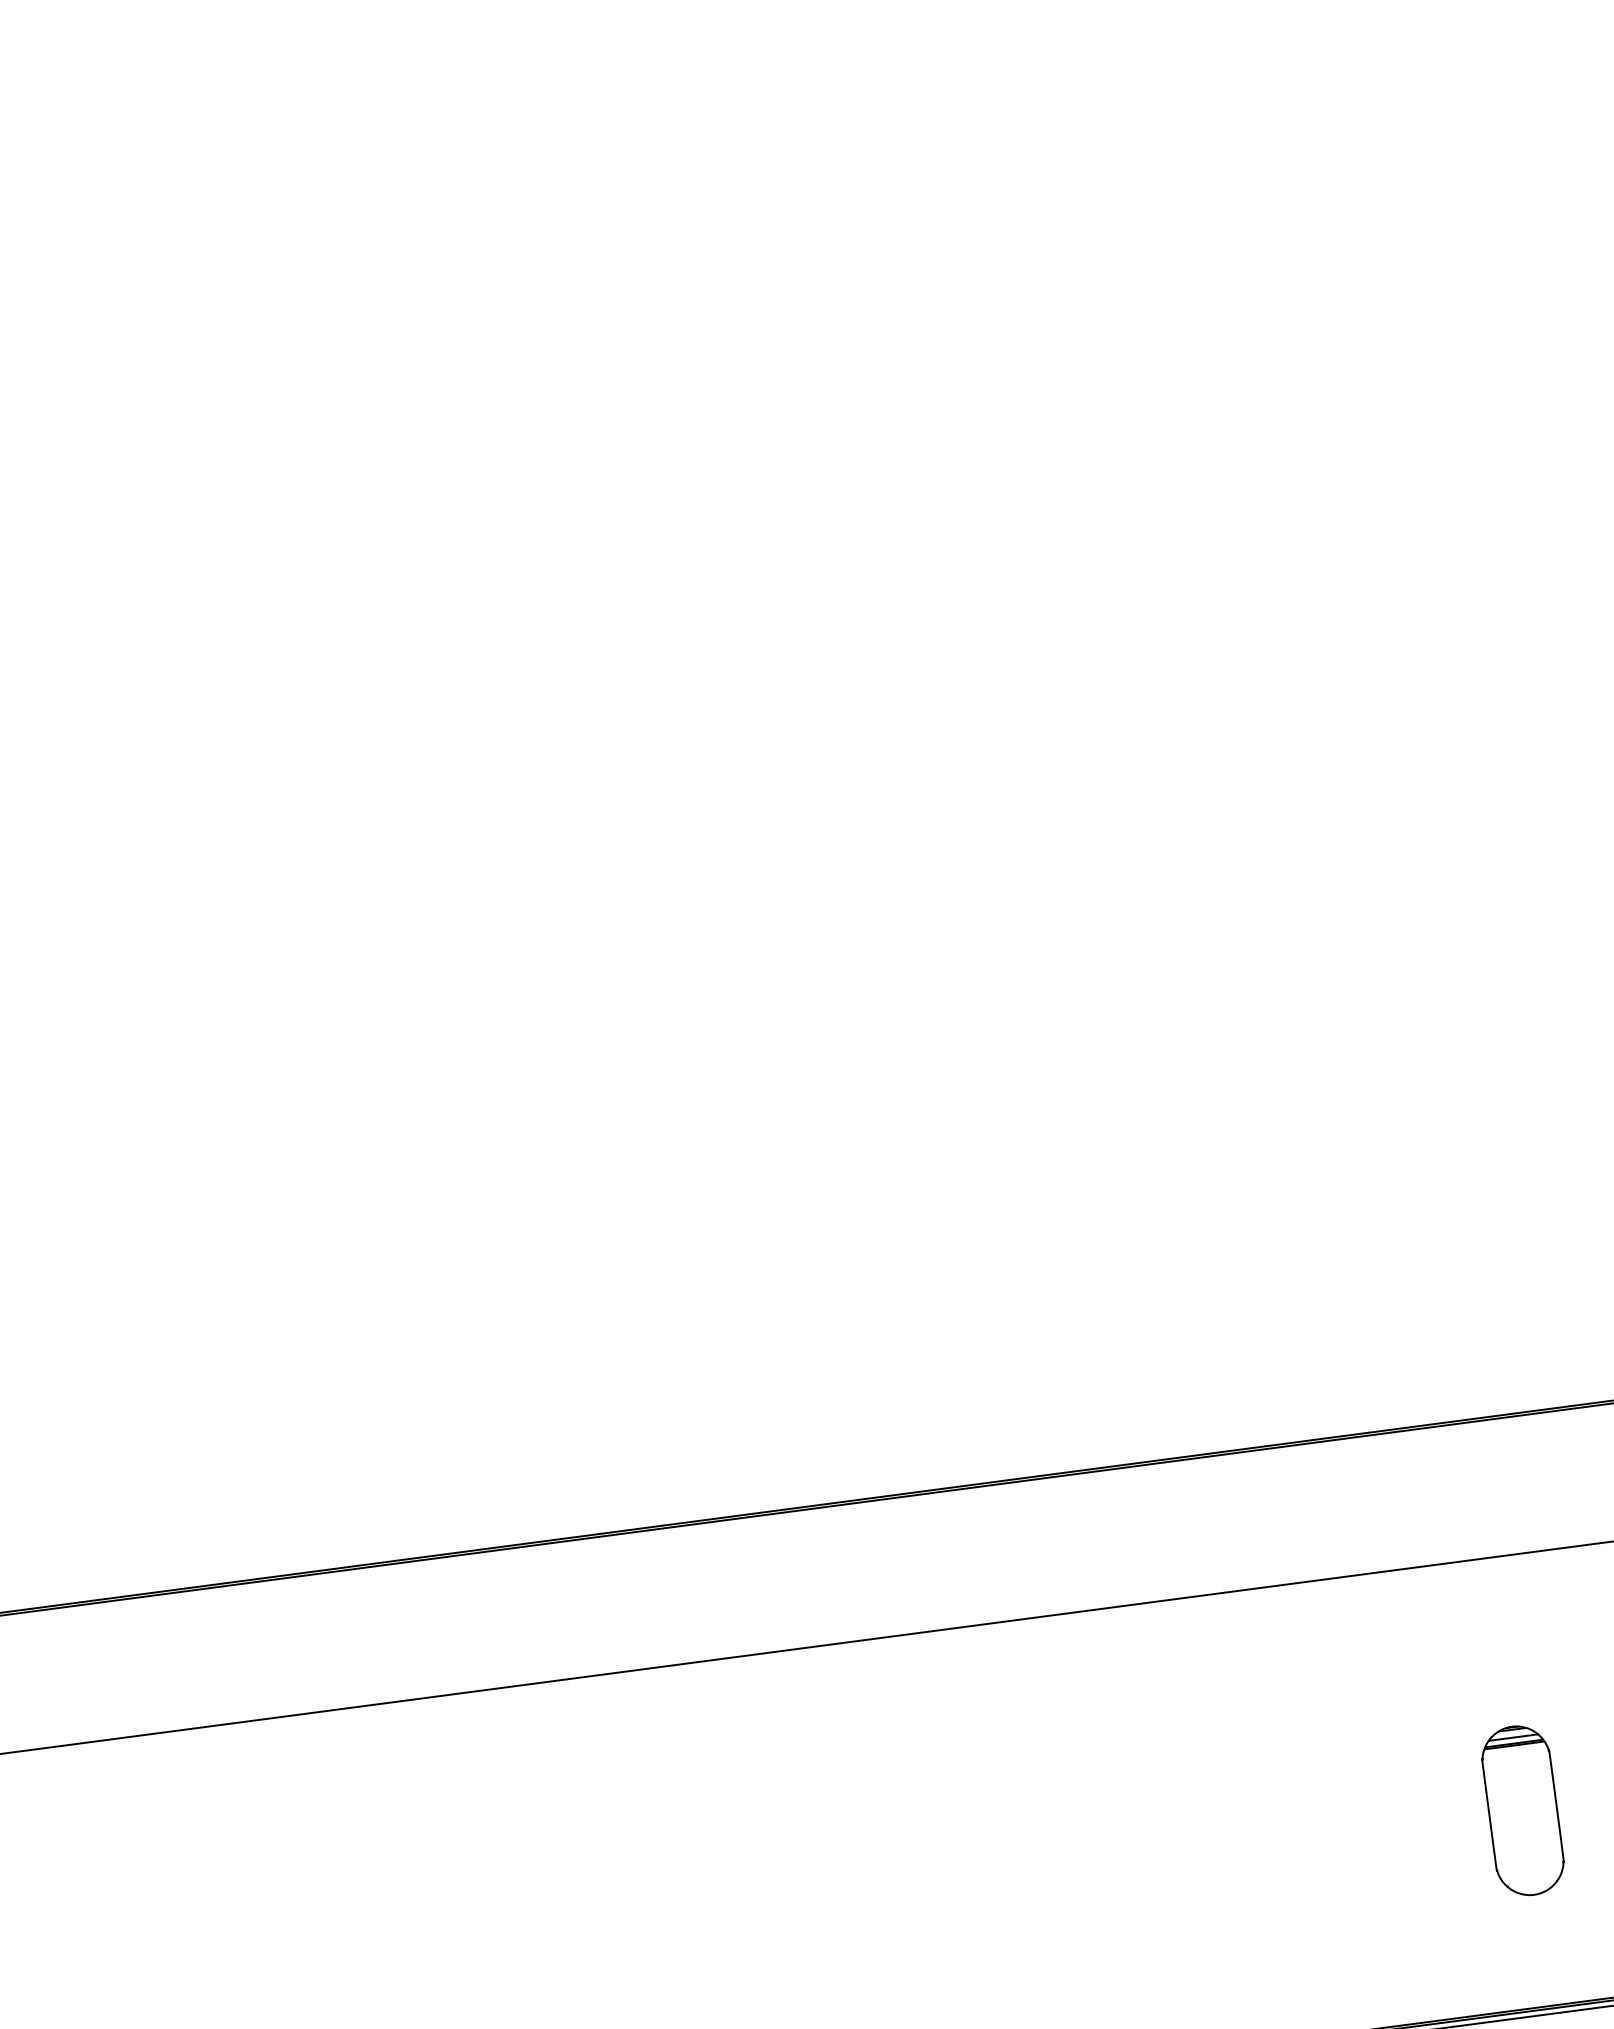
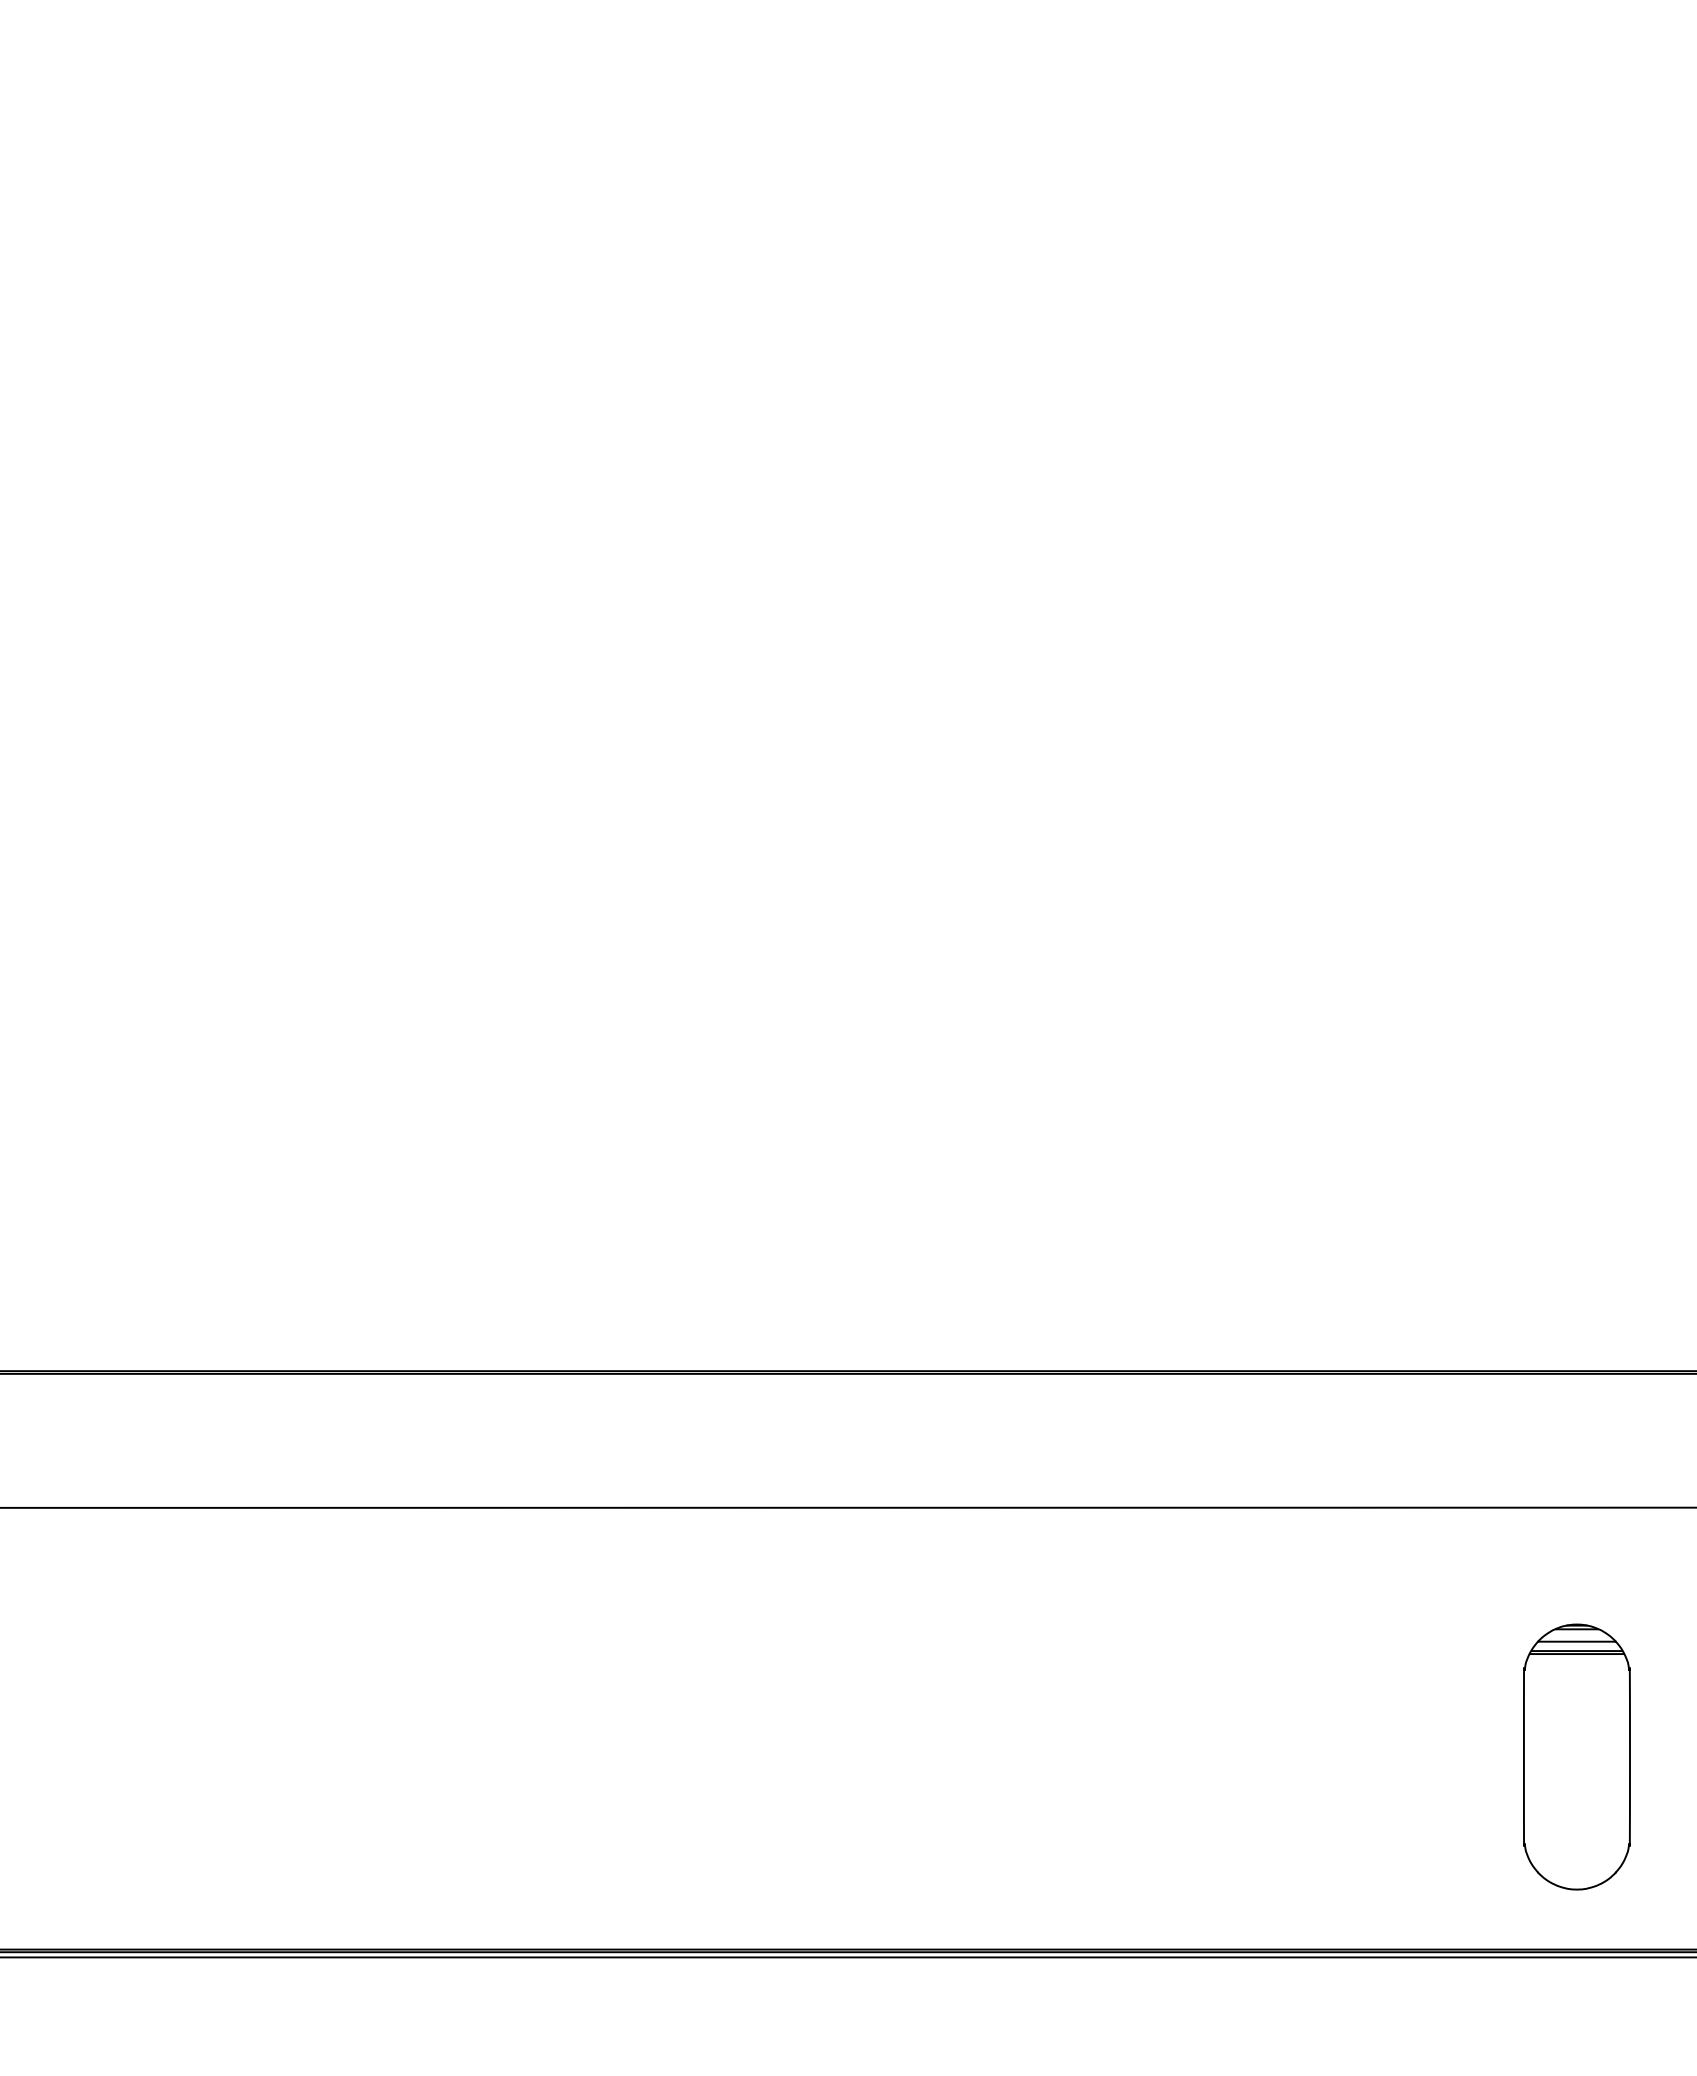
part: (1522, 1810) -> (1576, 1756), size x1.6

